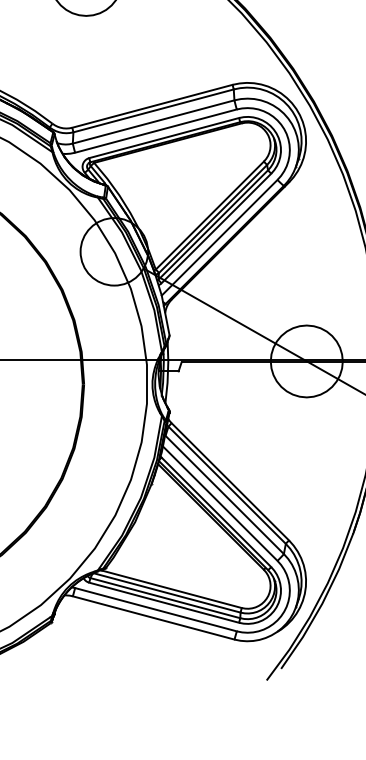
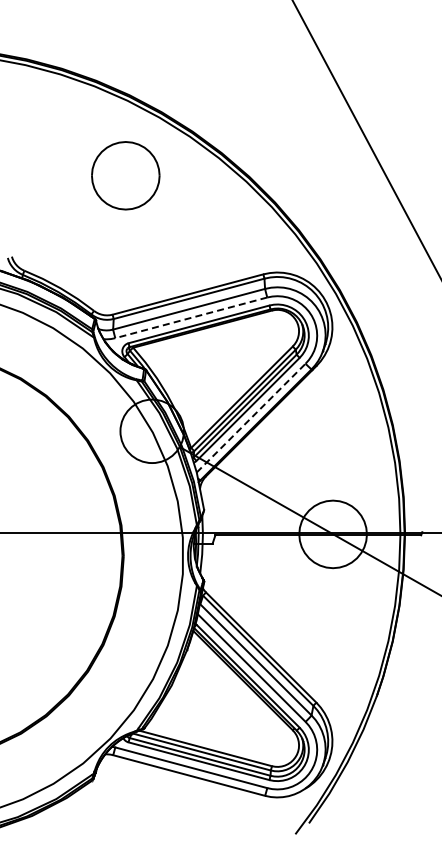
line: (156, 130) -> (191, 317), solid -> dashed
line: (219, 238) -> (251, 418), solid -> dashed

